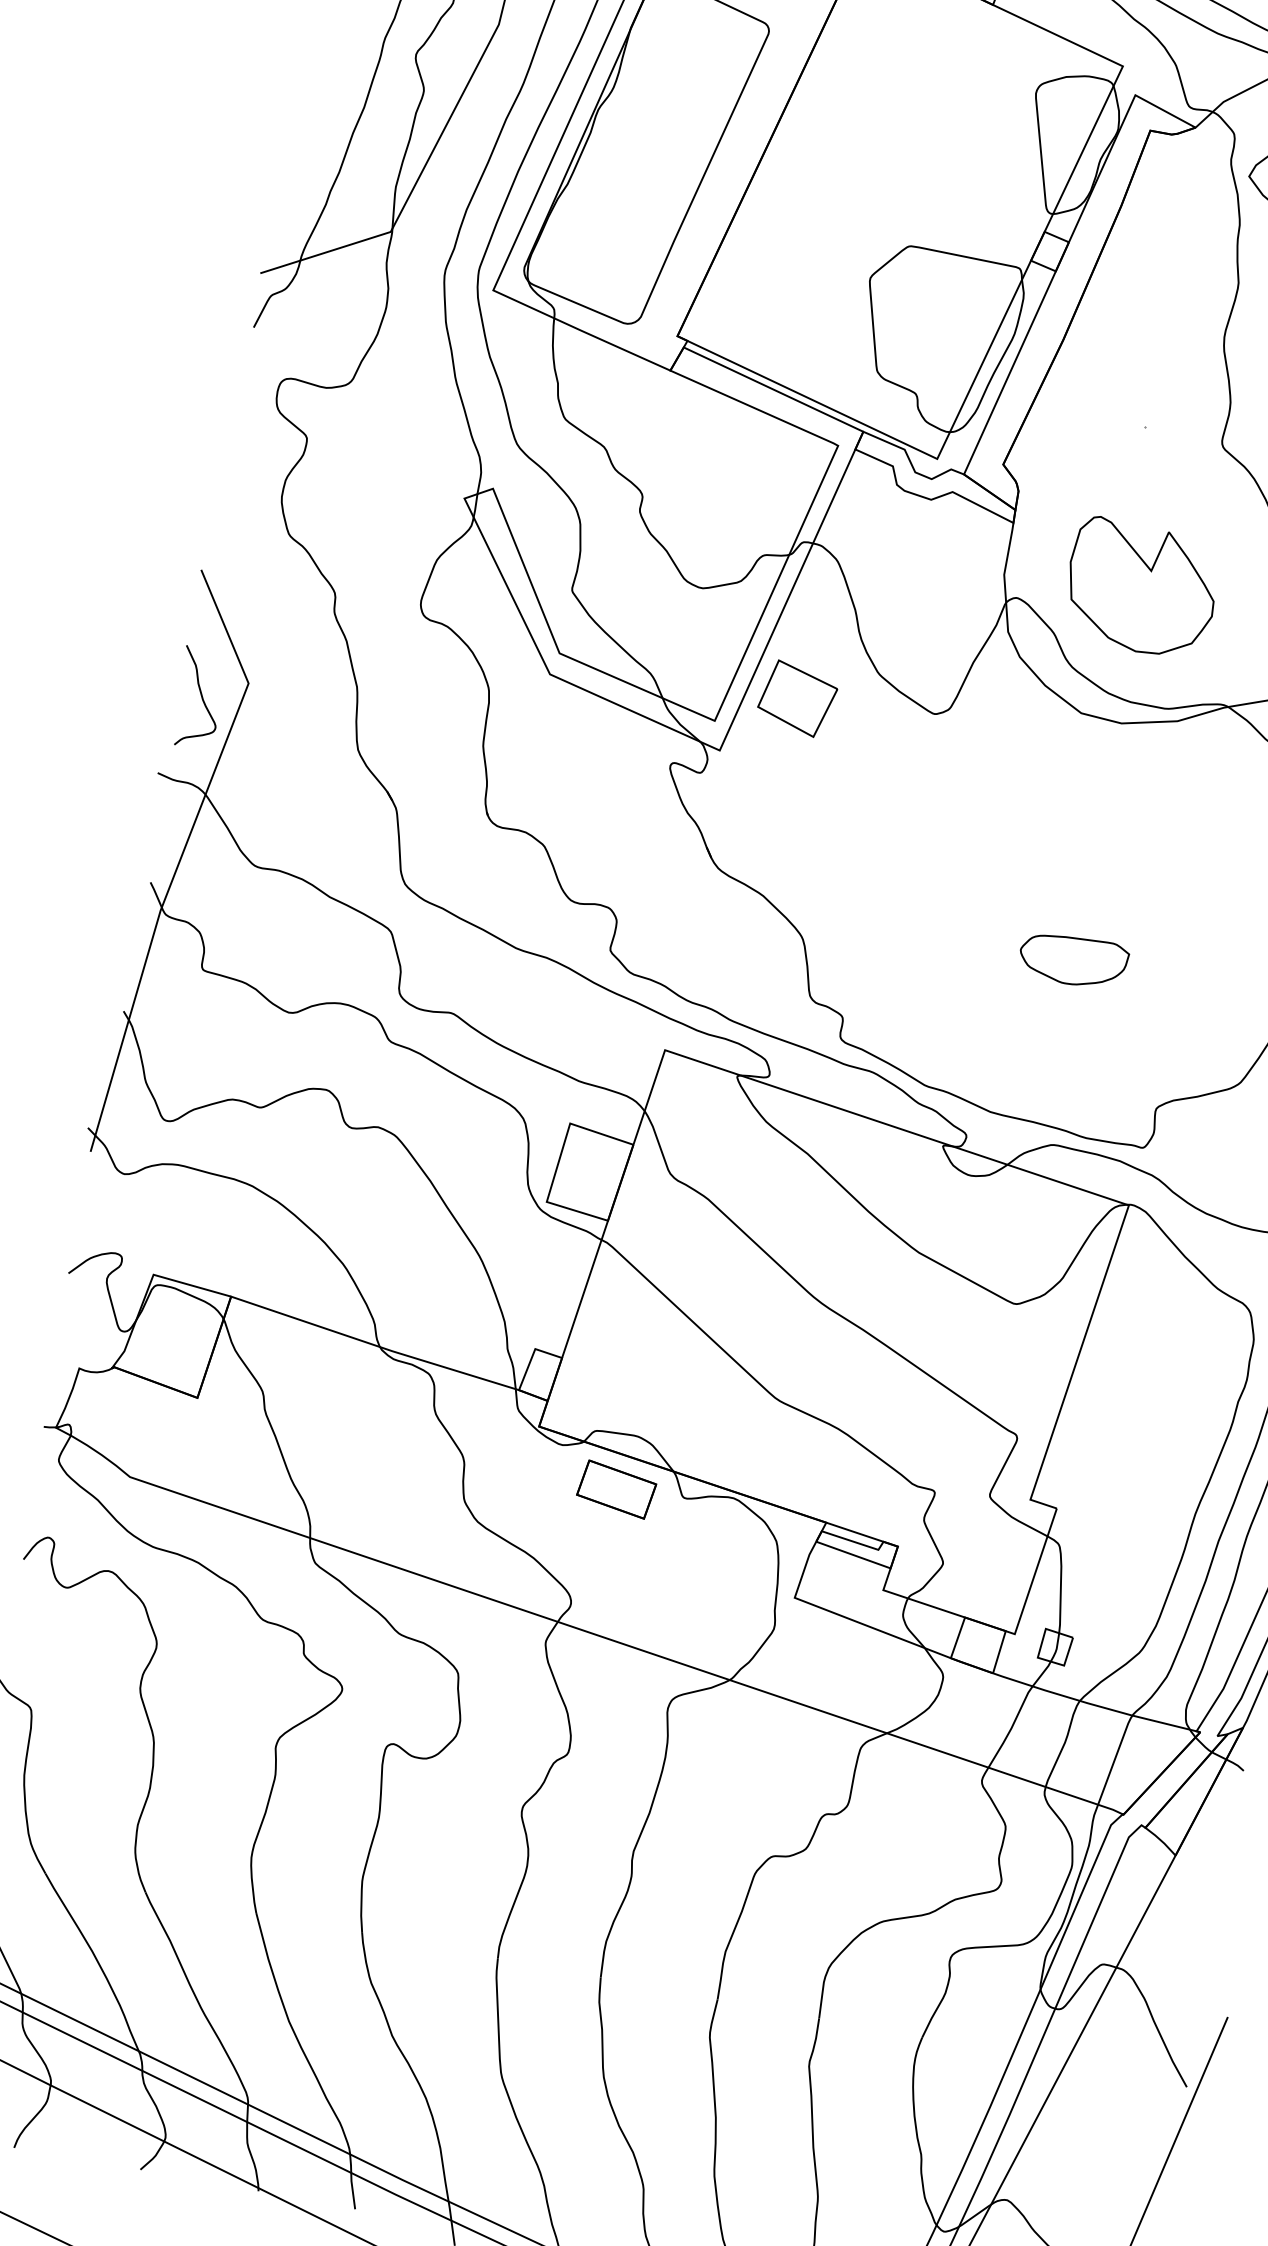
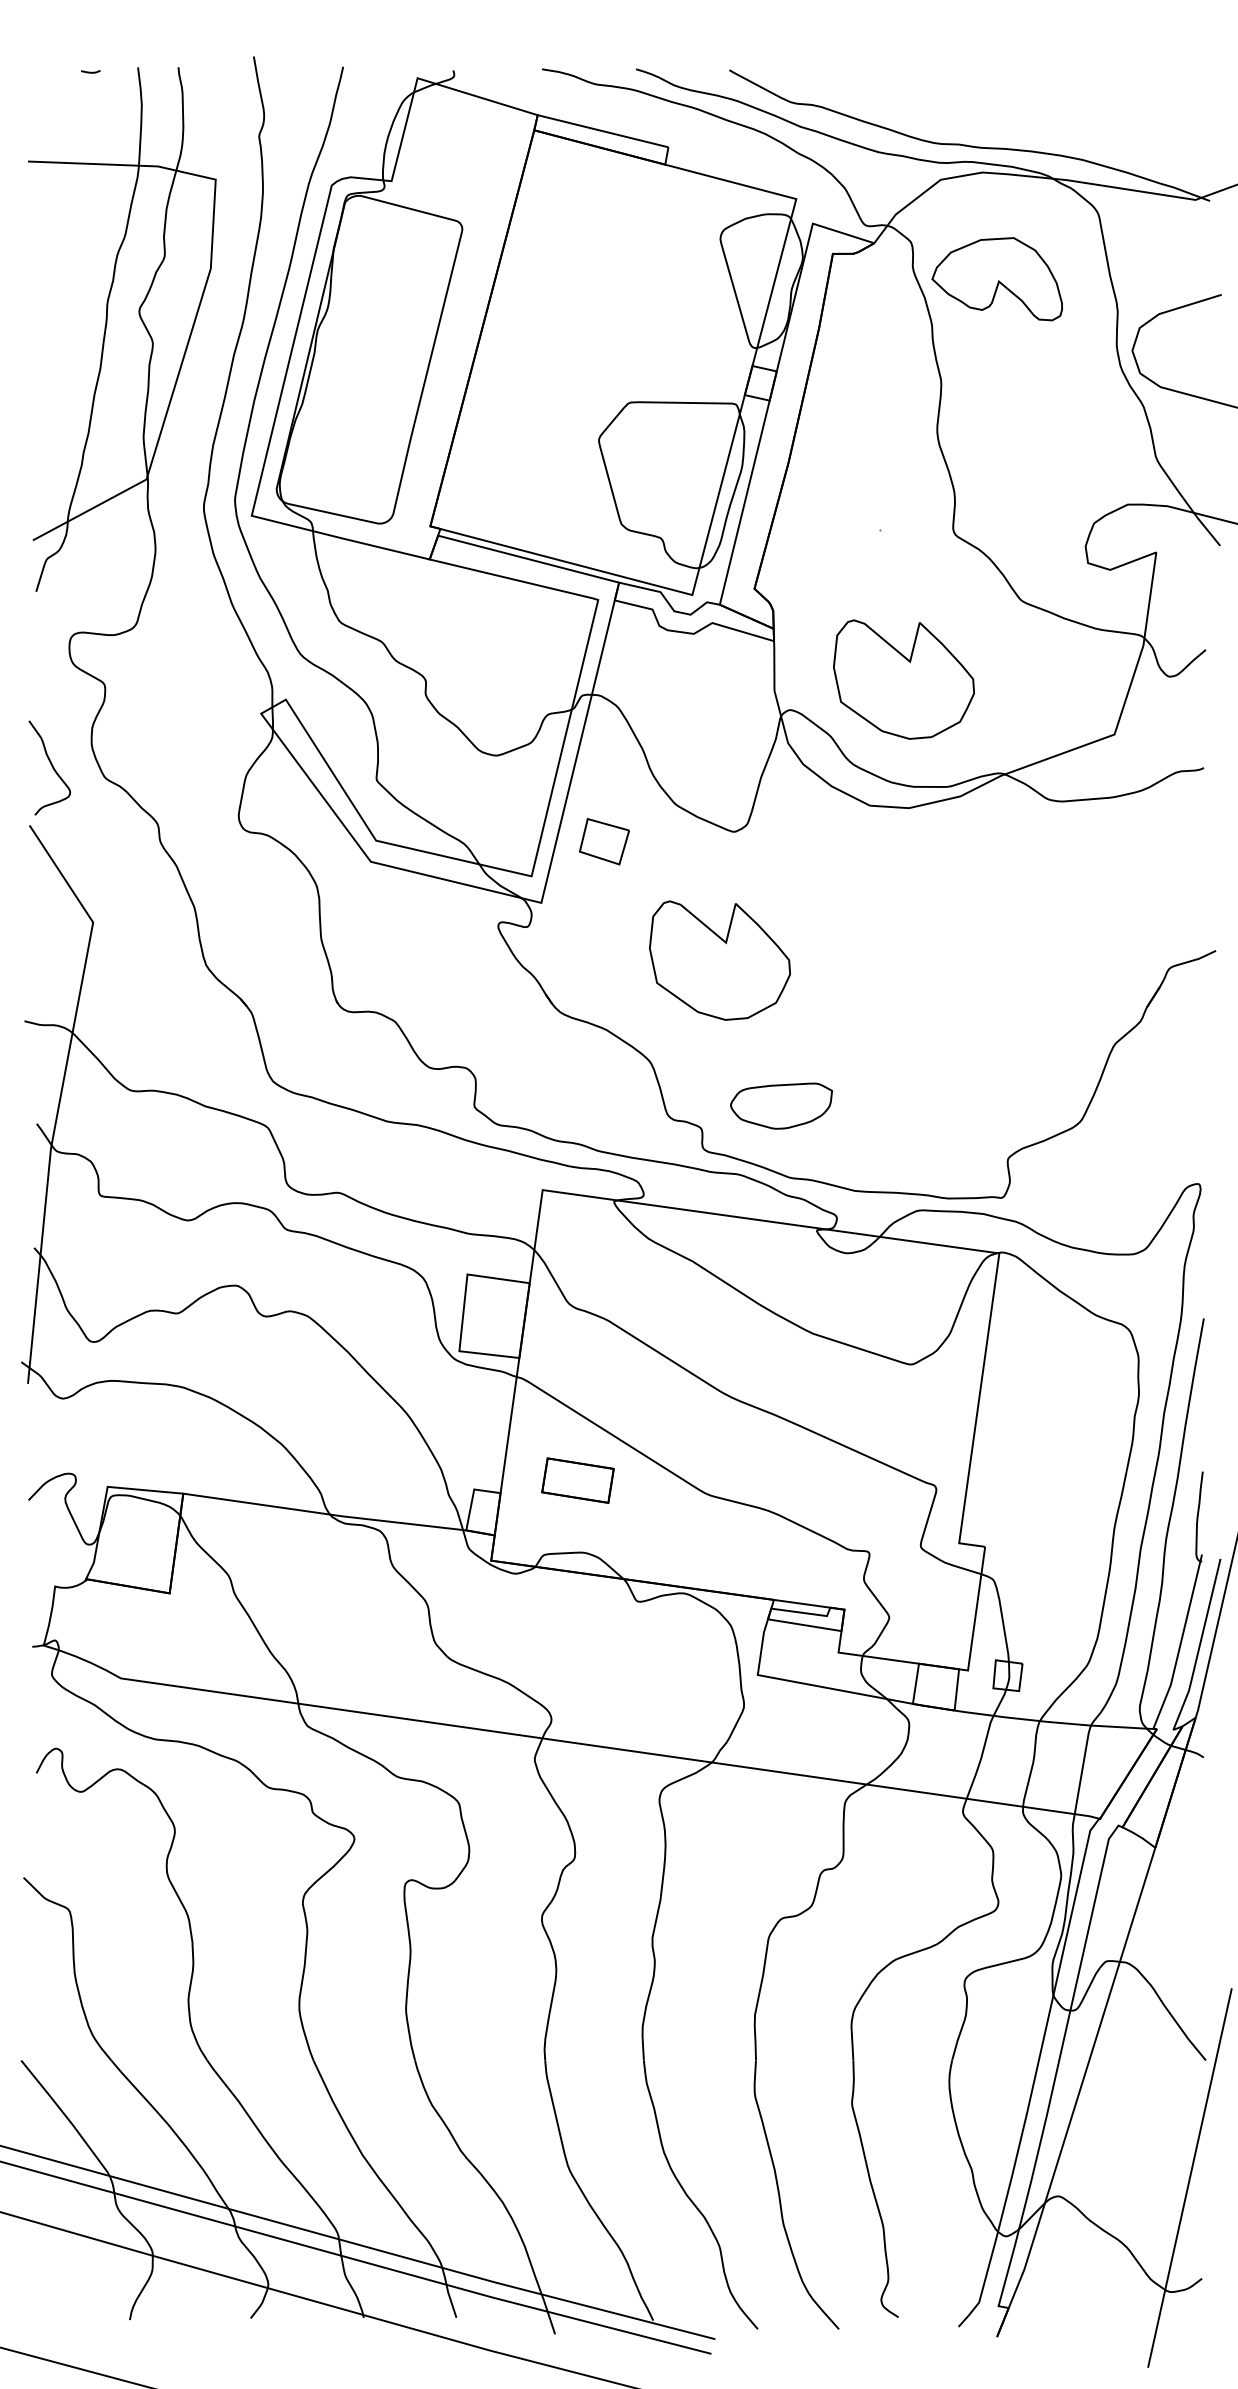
curve: (201, 697) -> (51, 766), moved
part: (797, 698) -> (604, 841), size x0.7
part: (894, 845) -> (719, 960), added
part: (1073, 959) -> (781, 1105), moved
part: (616, 1489) -> (577, 1480), moved

